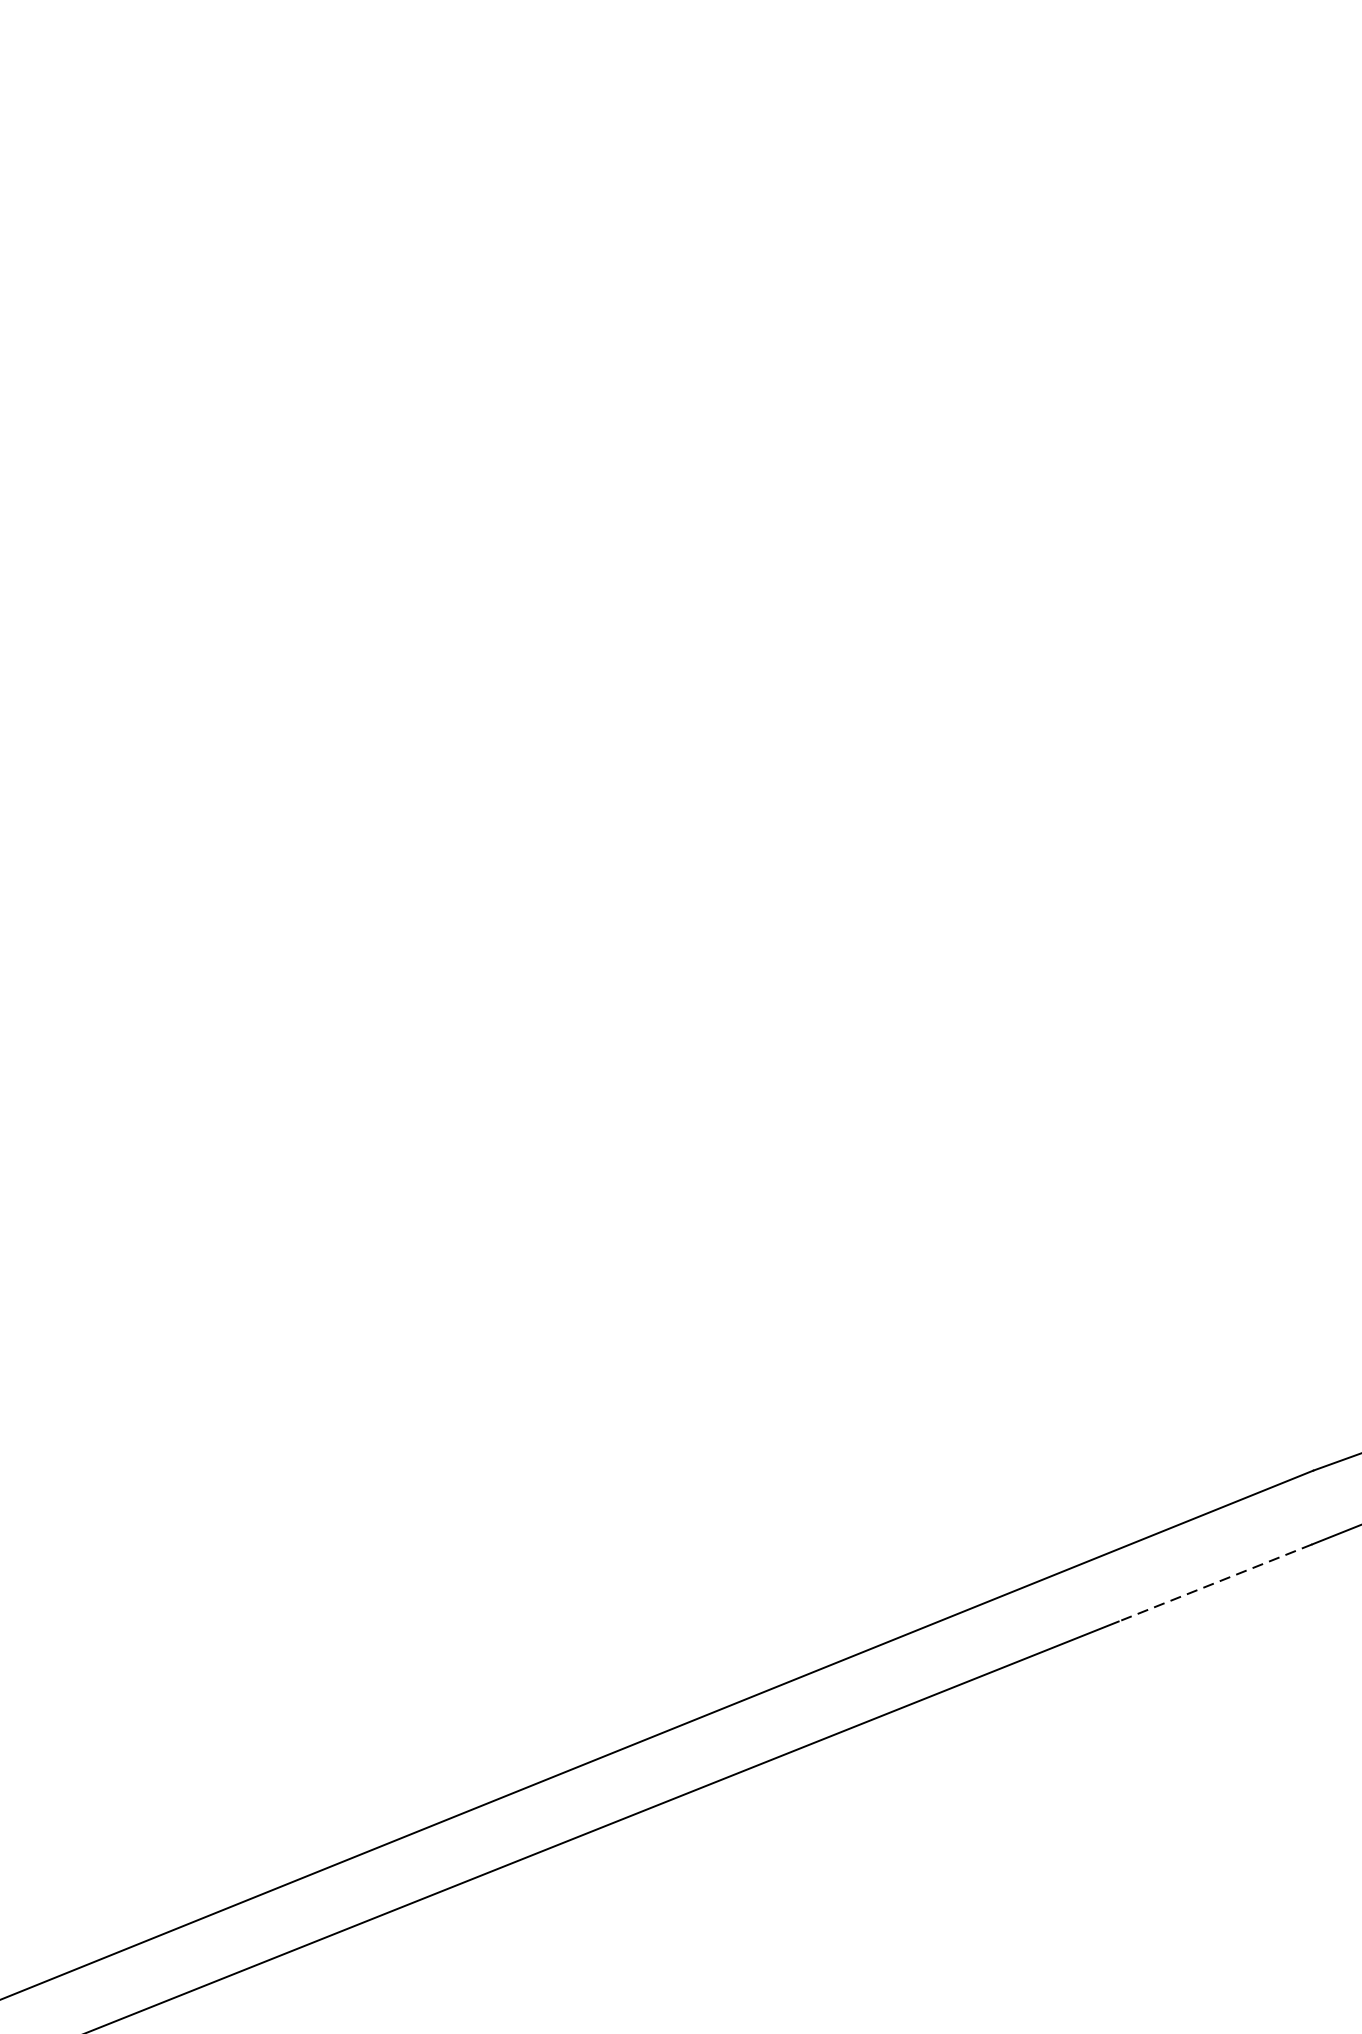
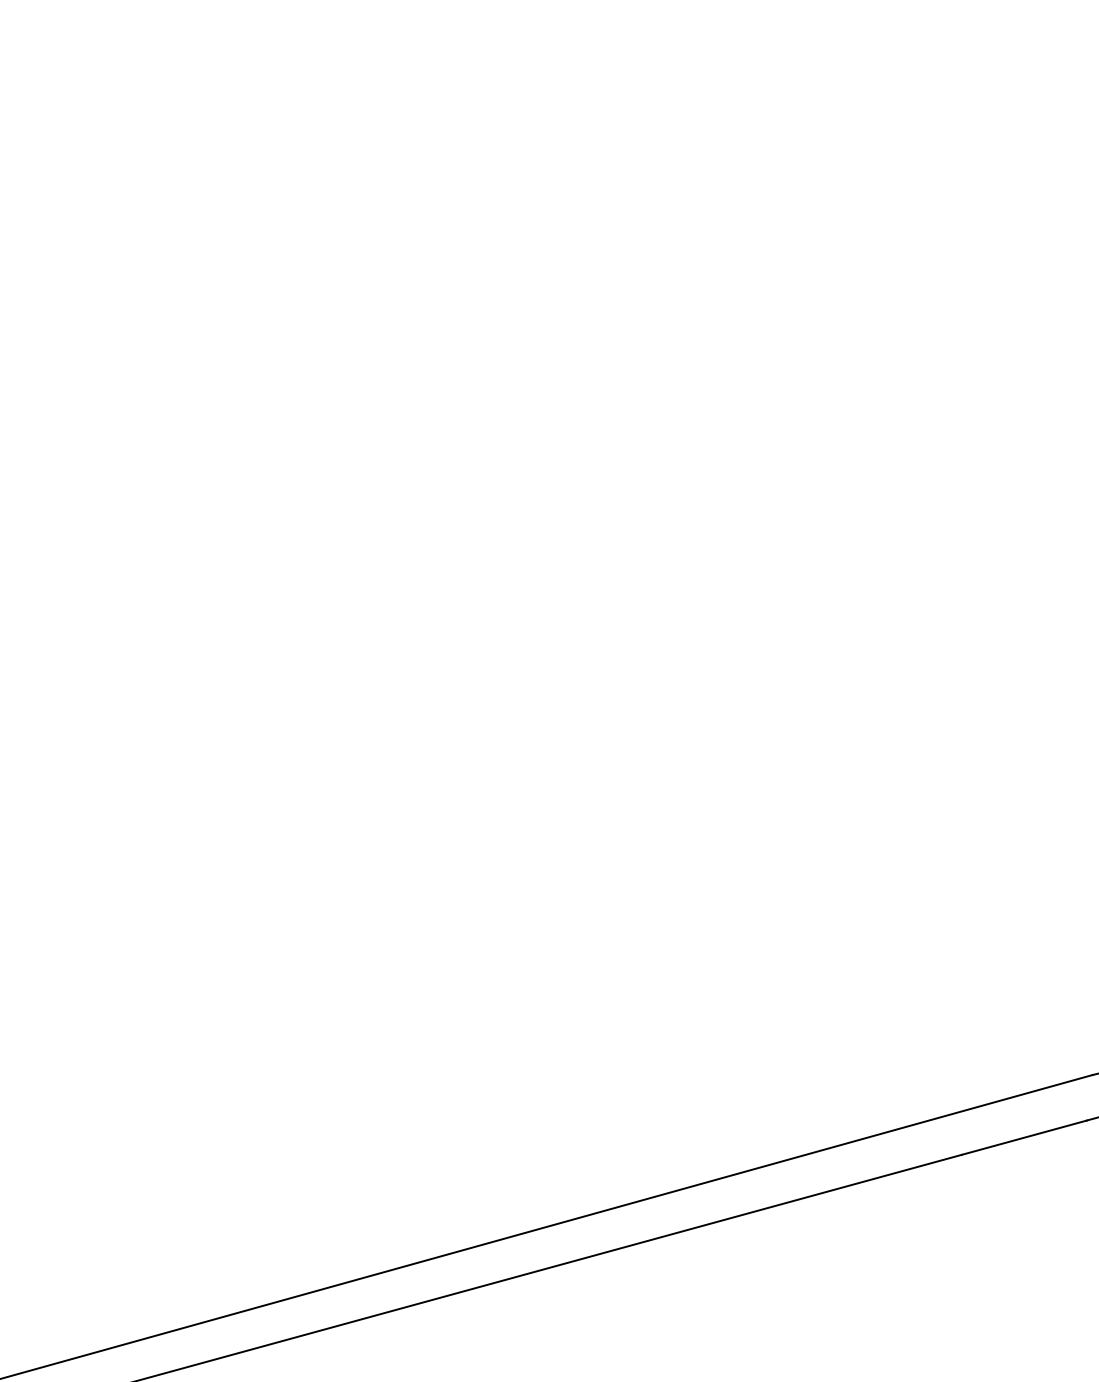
line: (1215, 1582) -> (1024, 1137), dashed -> solid

